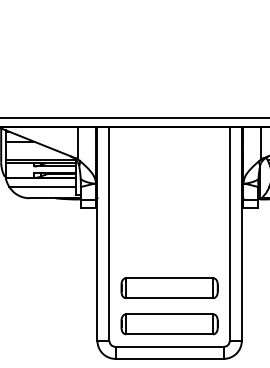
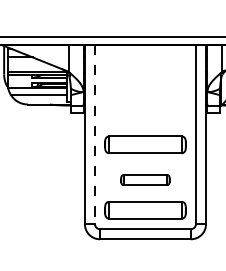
line: (109, 234) -> (95, 134), solid -> dashed
part: (169, 246) -> (145, 145), added
part: (169, 288) -> (145, 180), size x0.6

